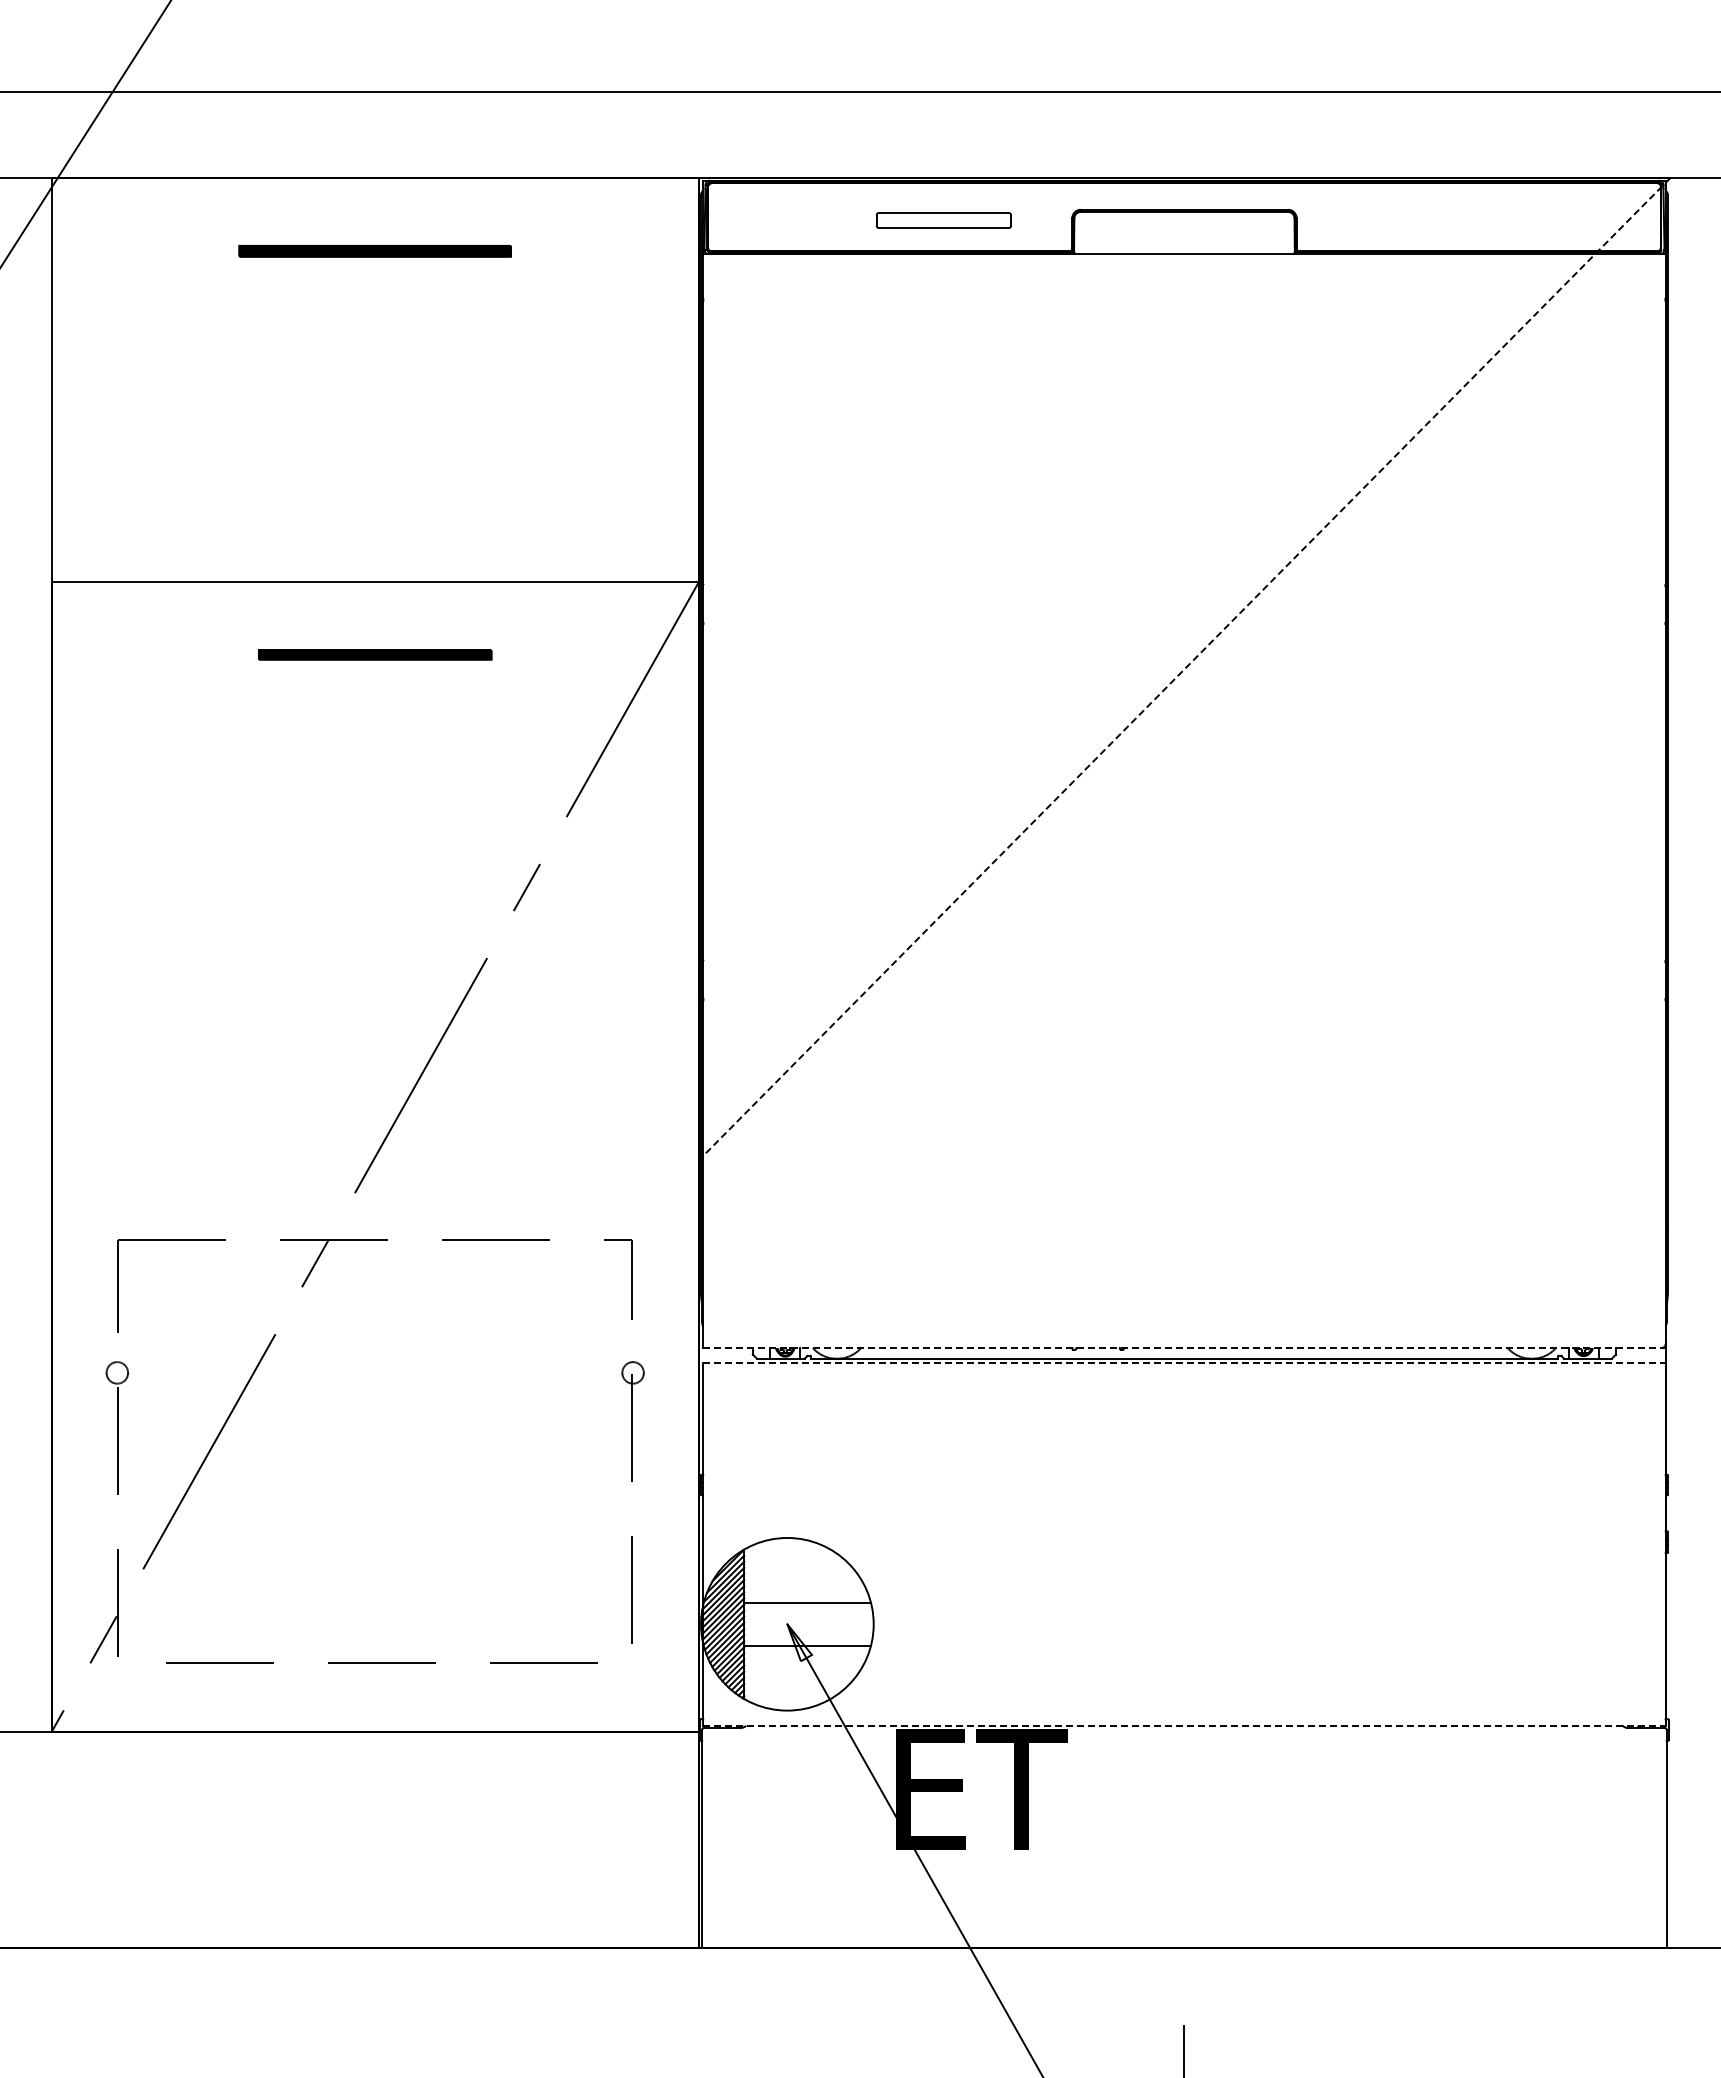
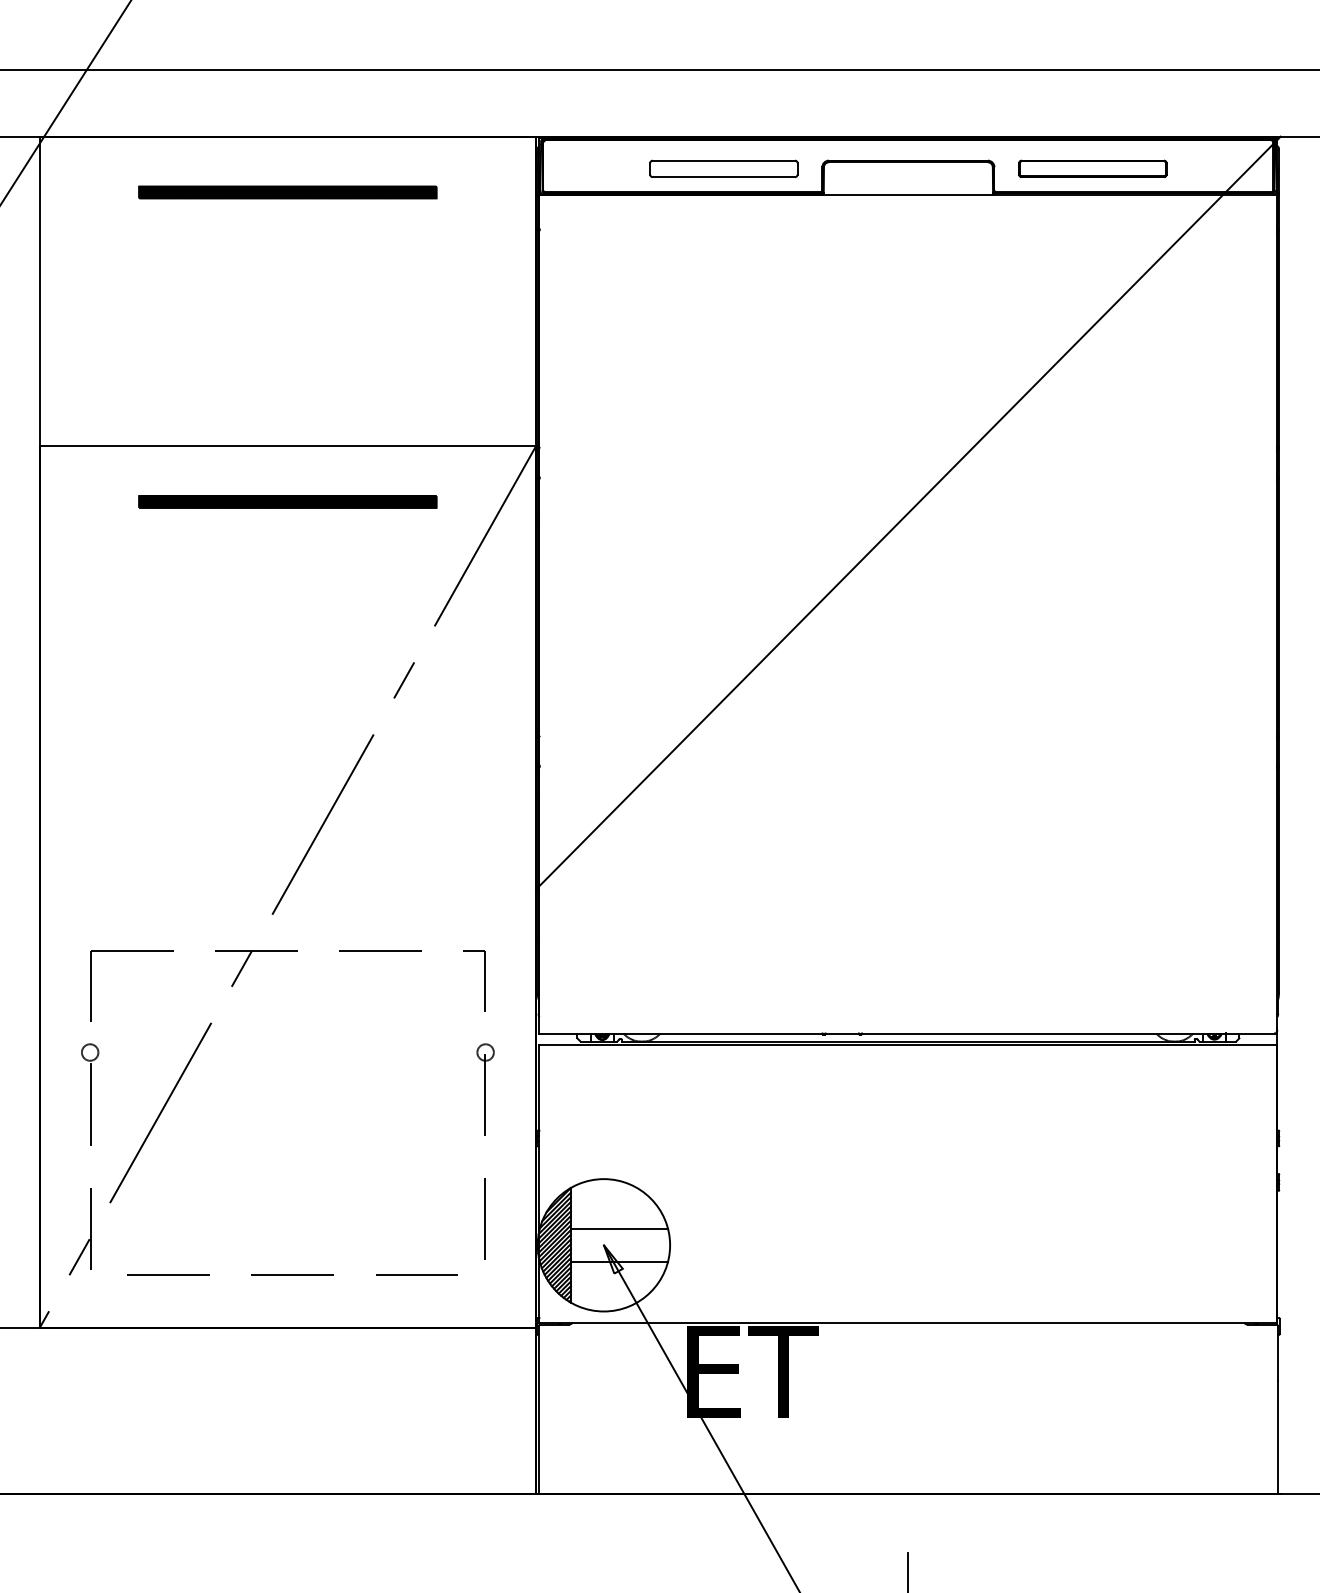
part: (943, 220) -> (723, 168), size x1.43
part: (1424, 220) -> (1092, 168), added
part: (374, 250) -> (287, 191), size x1.43
part: (374, 654) -> (287, 501), size x1.67
line: (1184, 669) -> (908, 513), dashed -> solid
line: (1184, 1348) -> (908, 1033), dashed -> solid
line: (1184, 1363) -> (908, 1045), dashed -> solid
line: (1184, 1725) -> (908, 1322), dashed -> solid

